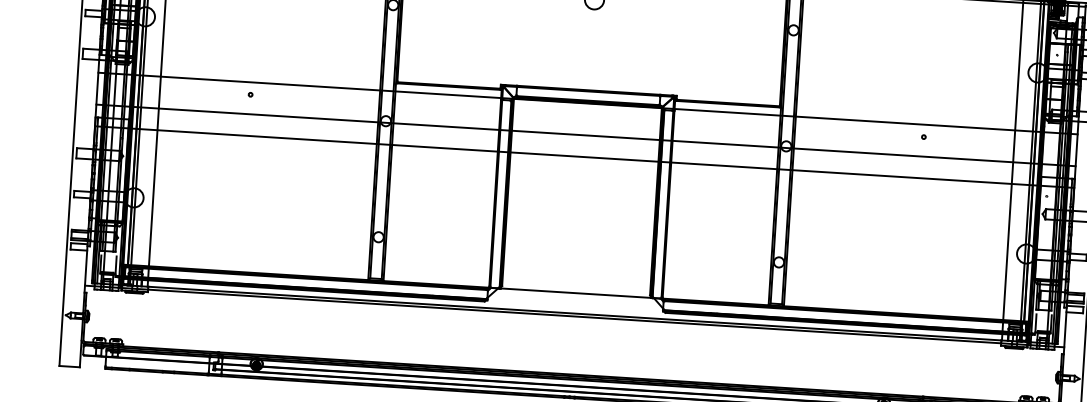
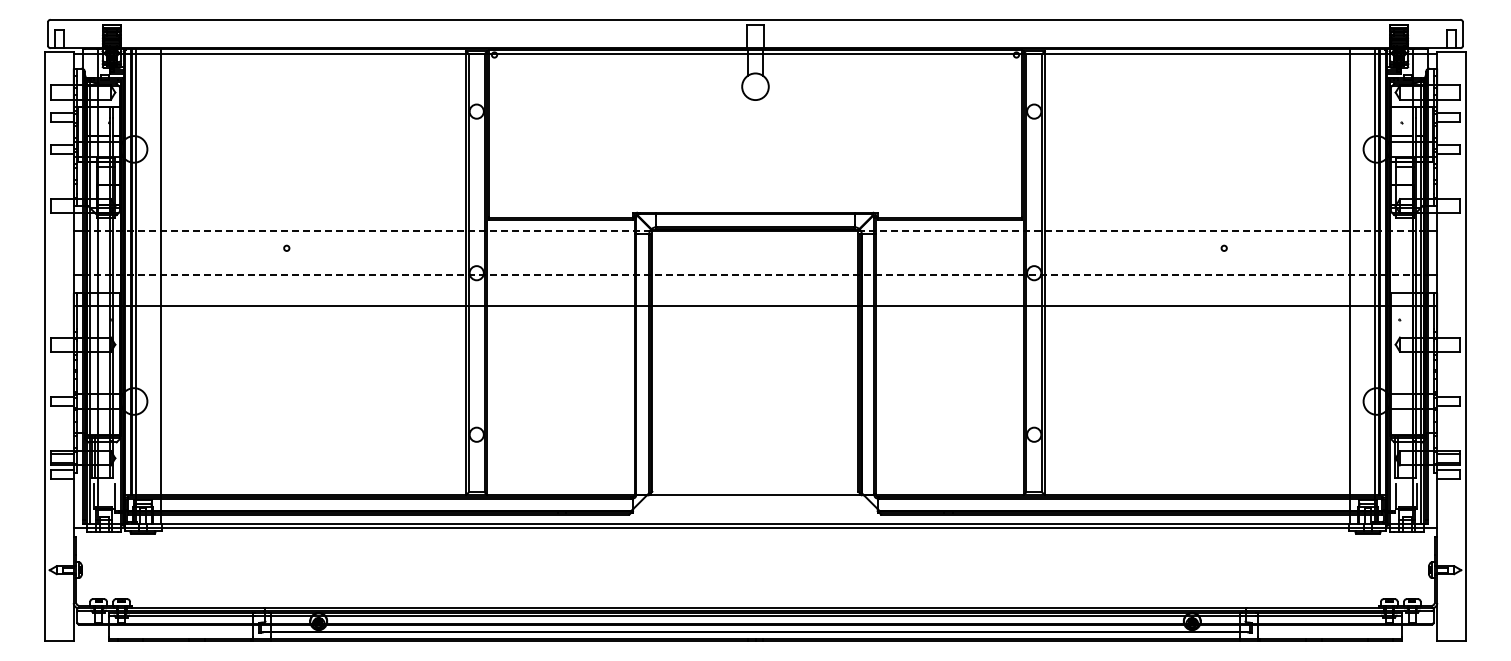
line: (309, 86) -> (367, 231), solid -> dashed
line: (866, 121) -> (1143, 231), solid -> dashed
line: (586, 135) -> (755, 275), solid -> dashed

